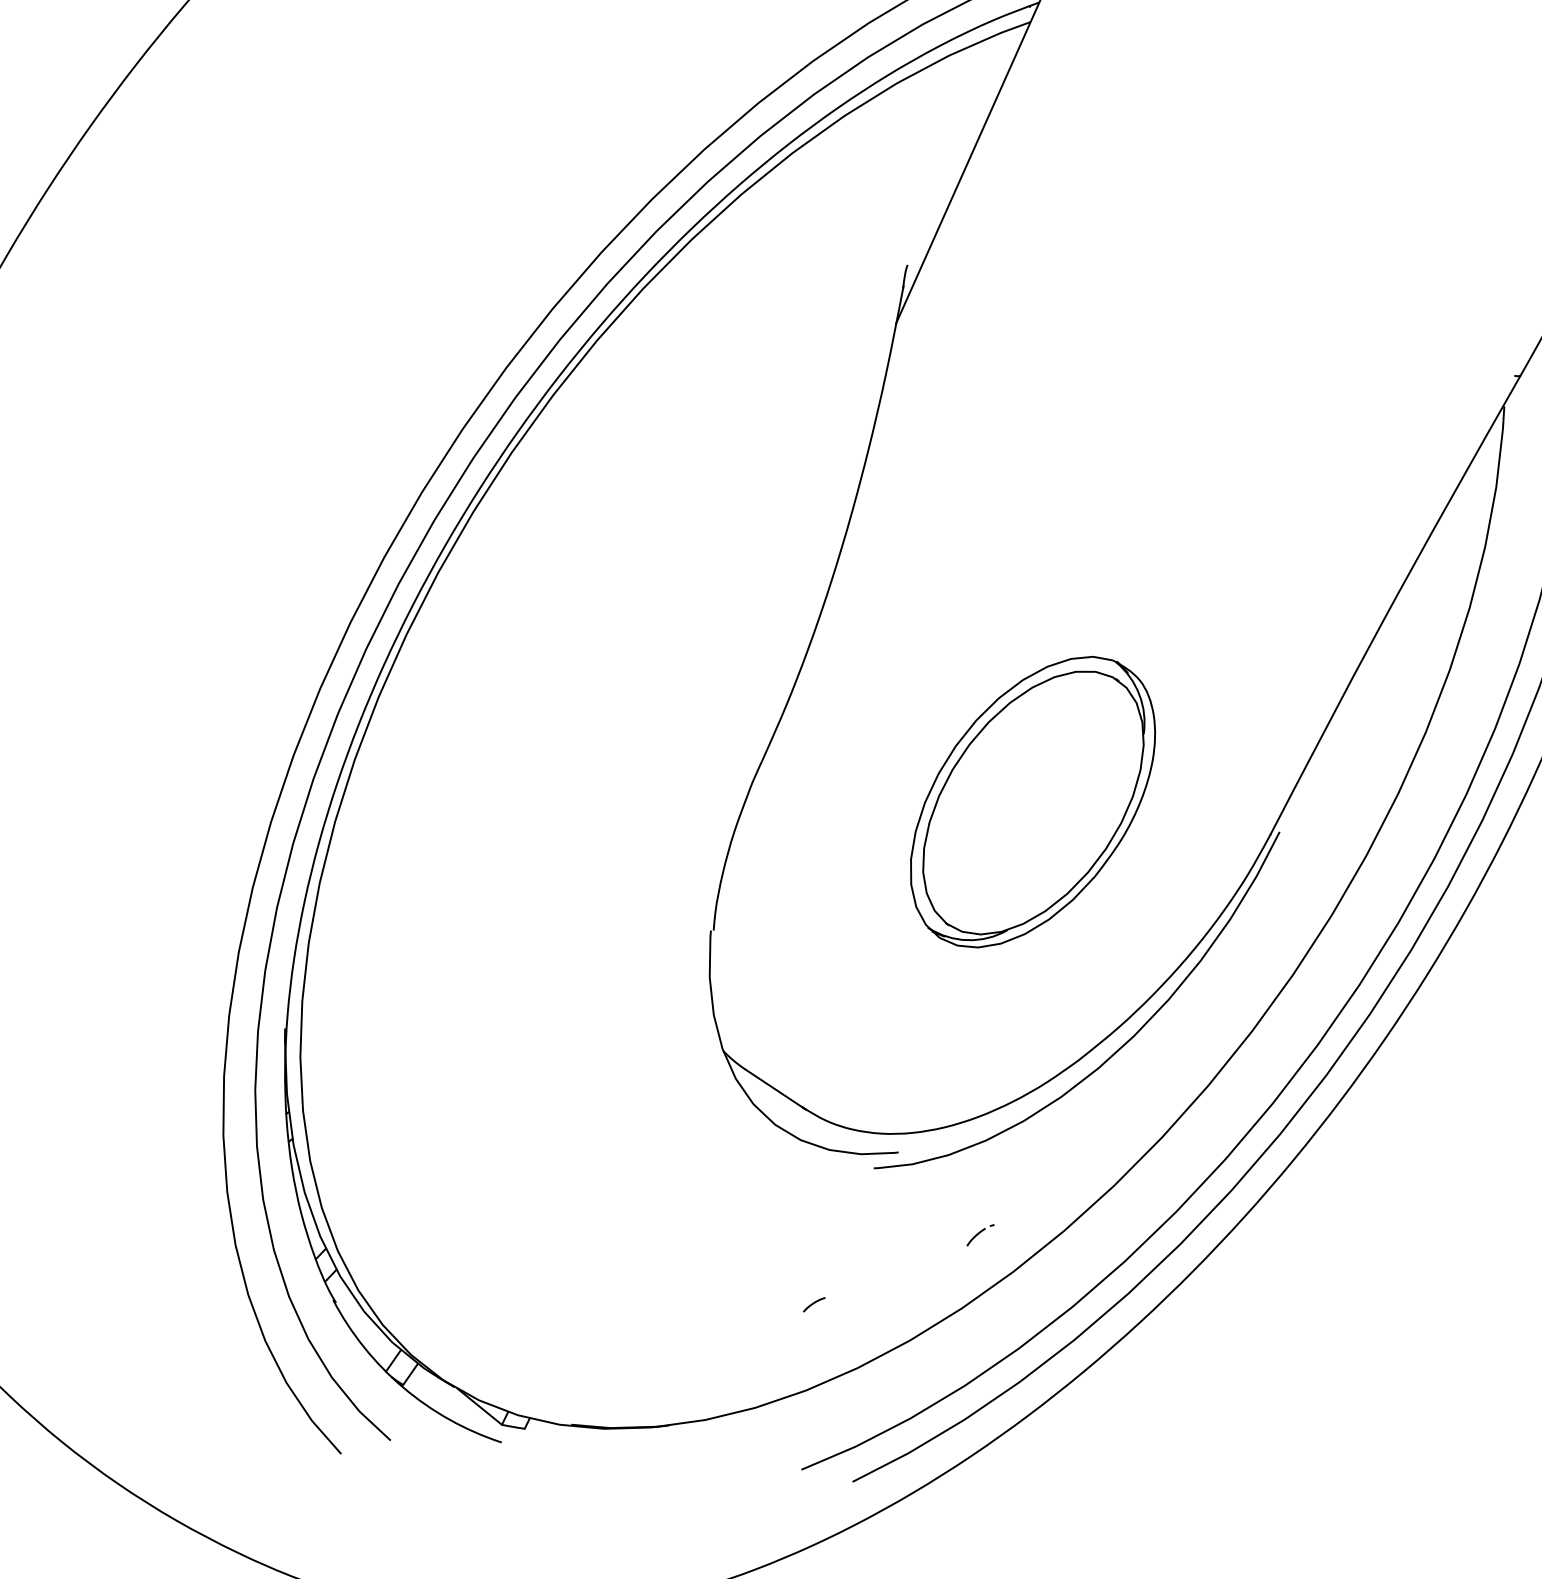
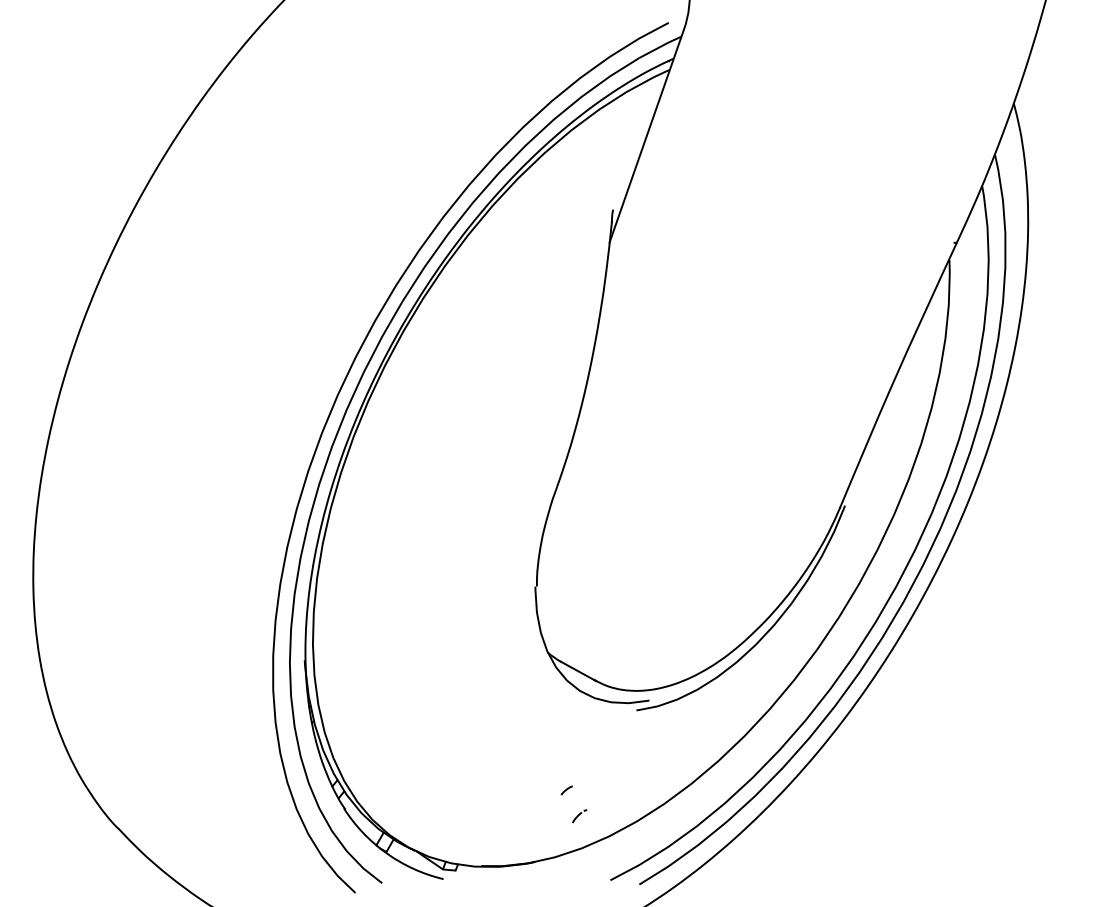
part: (1031, 801) -> (706, 500), removed
part: (980, 1235) -> (579, 816), moved
curve: (813, 1304) -> (566, 790), moved

